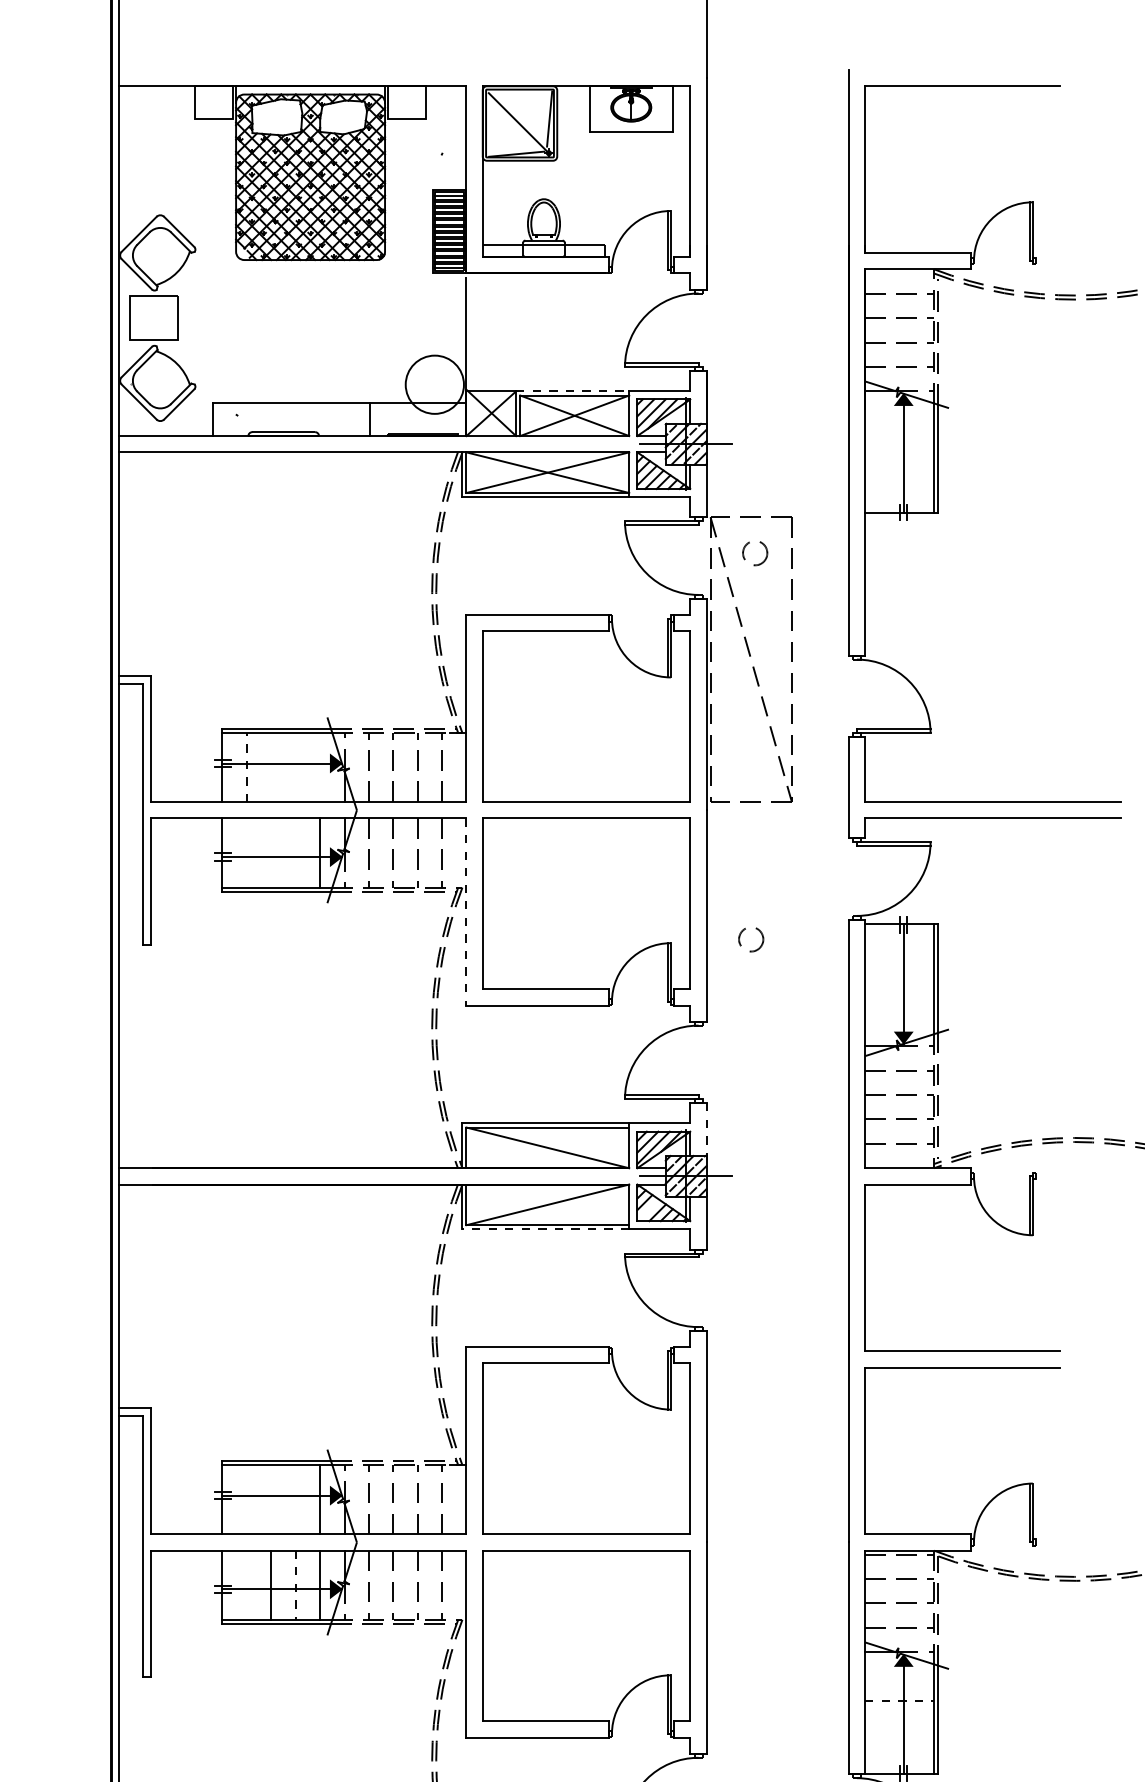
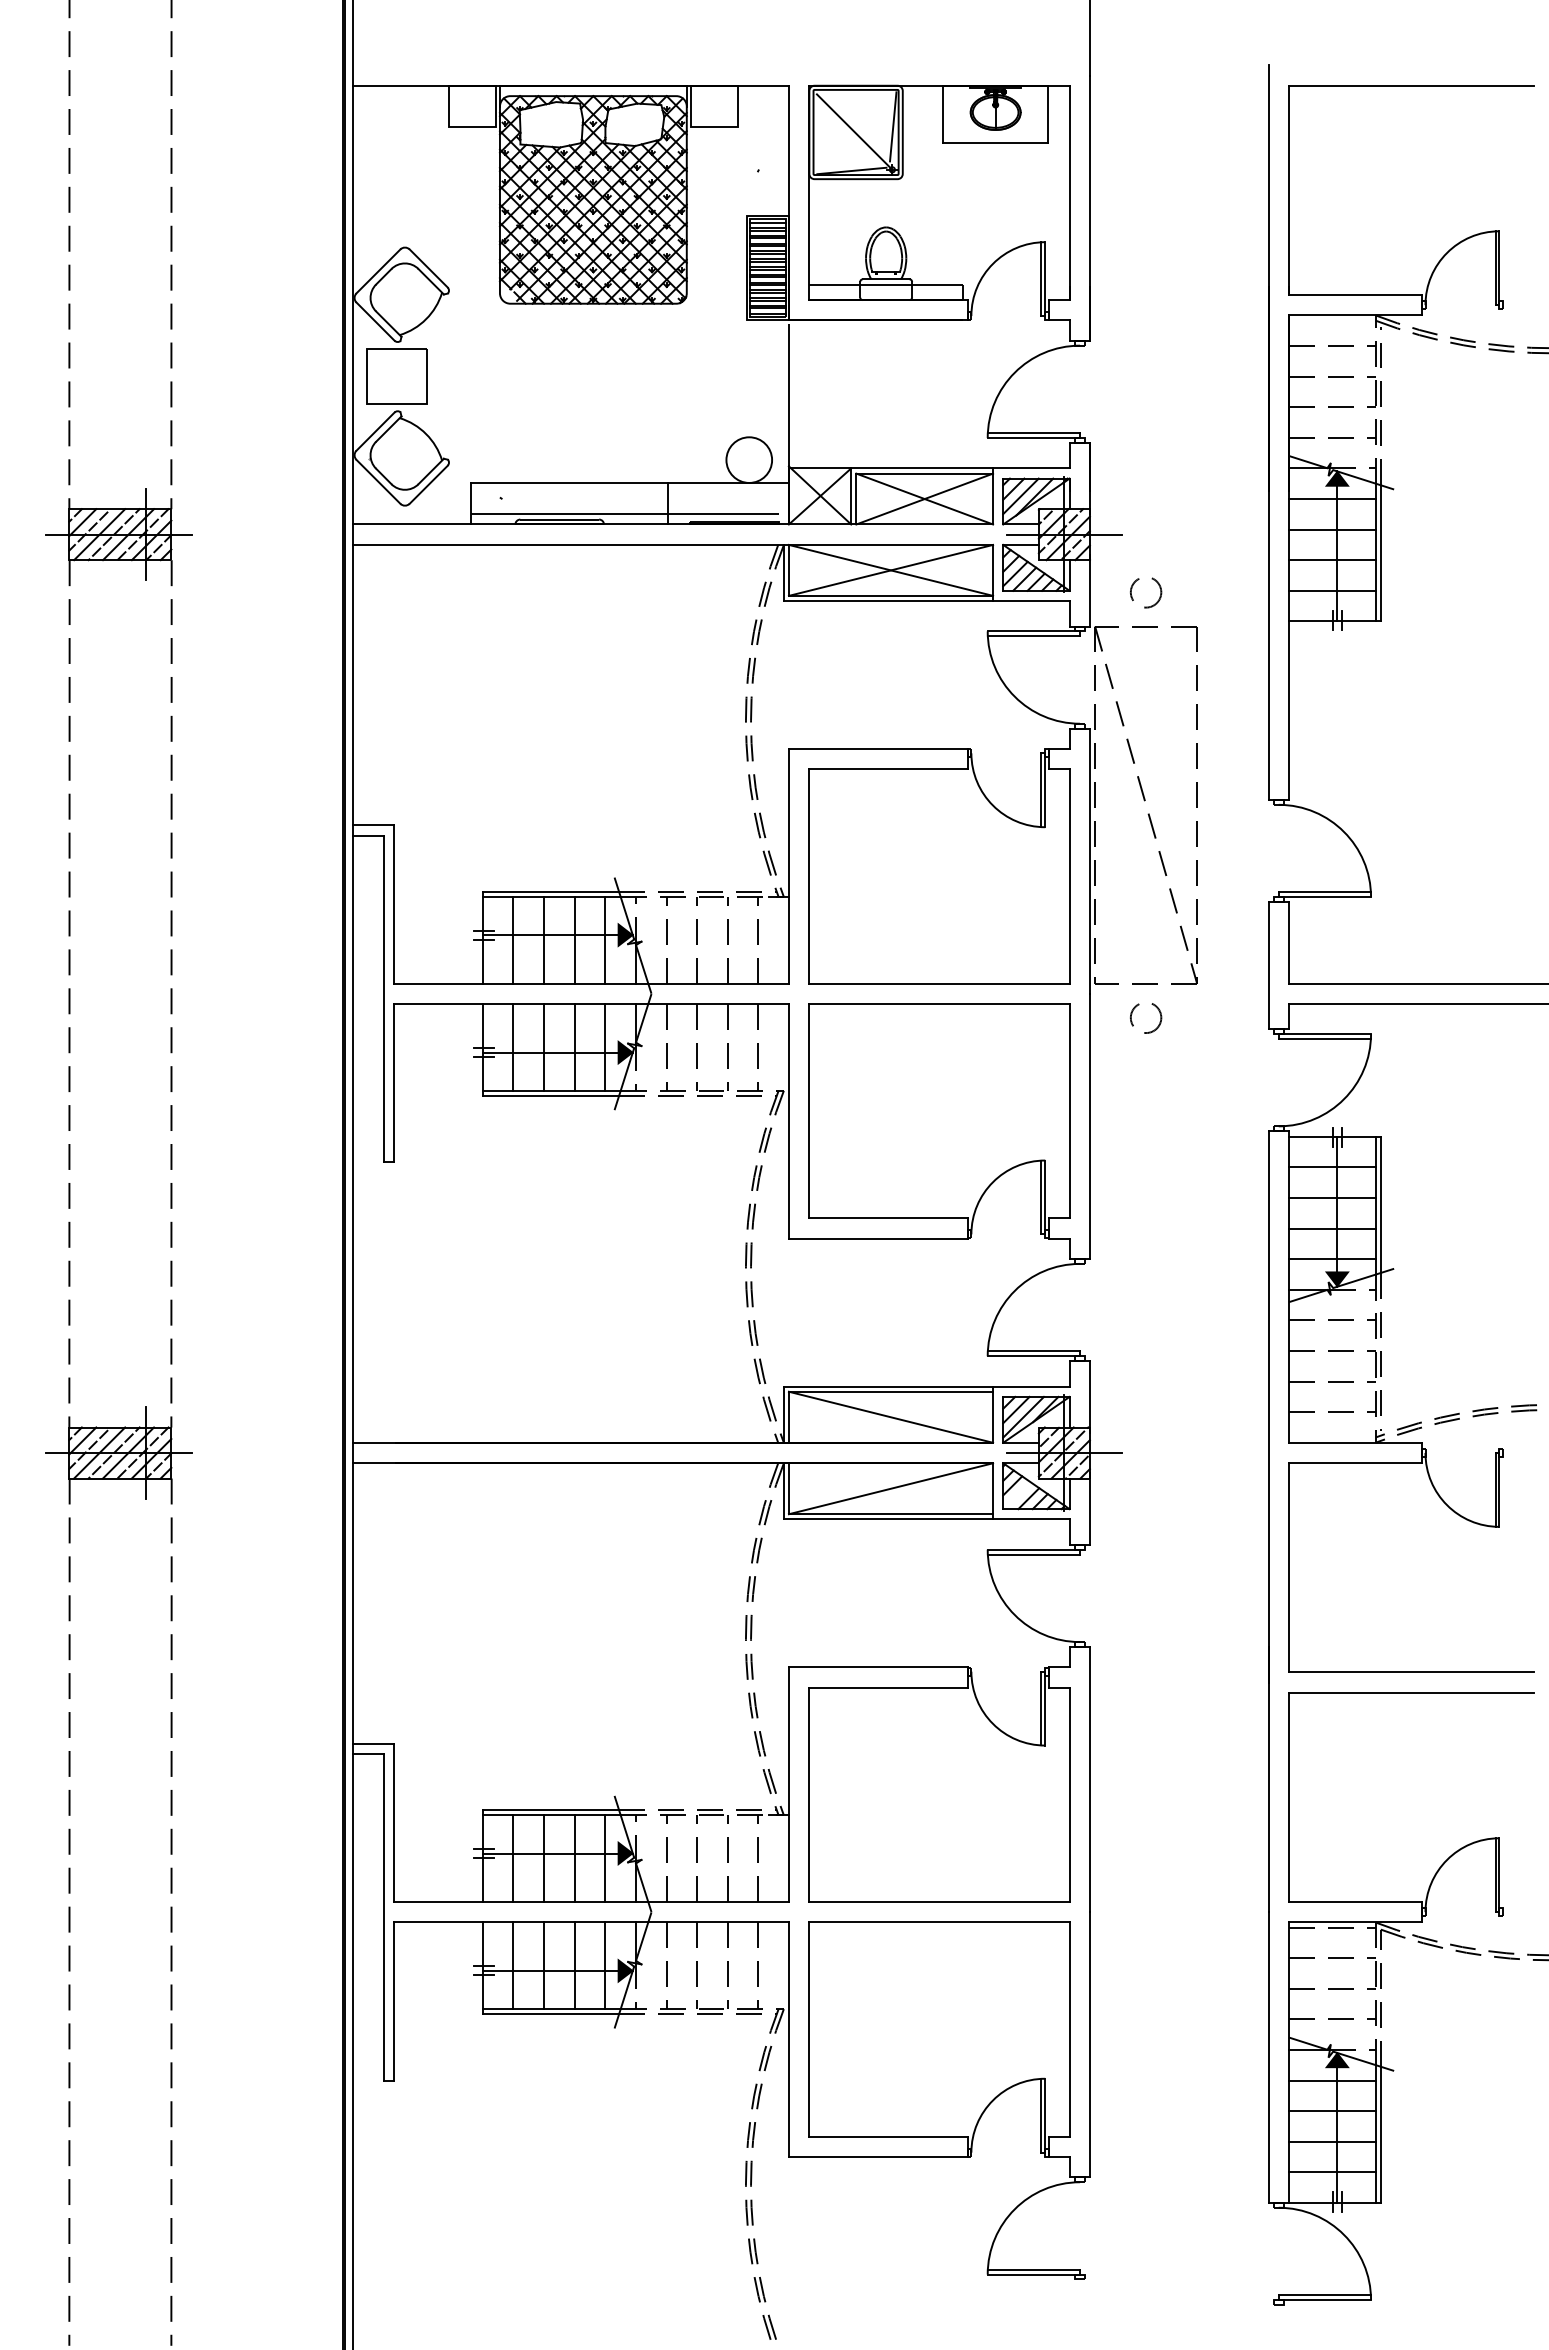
circle: (435, 384) -> (749, 459), size x0.62
line: (572, 391) -> (922, 468), dashed -> solid
line: (899, 416) -> (1331, 499), added
line: (335, 428) -> (624, 514), added
line: (899, 440) -> (1331, 529), added
line: (899, 464) -> (1331, 560), added
line: (899, 488) -> (1331, 590), added
circle: (755, 553) -> (1146, 592), moved
line: (246, 766) -> (513, 939), dashed -> solid
line: (271, 766) -> (544, 939), added
line: (295, 766) -> (574, 939), added
line: (320, 766) -> (605, 939), added
line: (246, 853) -> (513, 1047), added
line: (271, 853) -> (544, 1047), added
line: (295, 853) -> (574, 1047), added
line: (466, 912) -> (788, 1121), dashed -> solid
circle: (751, 939) -> (1146, 1018), moved
line: (899, 948) -> (1331, 1167), added
line: (899, 972) -> (1331, 1197), added
line: (899, 997) -> (1331, 1228), added
line: (899, 1022) -> (1331, 1259), added
line: (706, 1131) -> (1090, 1396), dashed -> solid
line: (545, 1229) -> (888, 1519), dashed -> solid
line: (246, 1499) -> (513, 1858), added
line: (271, 1499) -> (544, 1858), added
line: (295, 1499) -> (574, 1858), added
line: (246, 1584) -> (513, 1965), added
line: (295, 1585) -> (574, 1966), dashed -> solid
line: (899, 1676) -> (1331, 2080), added
line: (899, 1701) -> (1332, 2111), dashed -> solid
line: (899, 1725) -> (1331, 2141), added
line: (899, 1750) -> (1331, 2172), added

